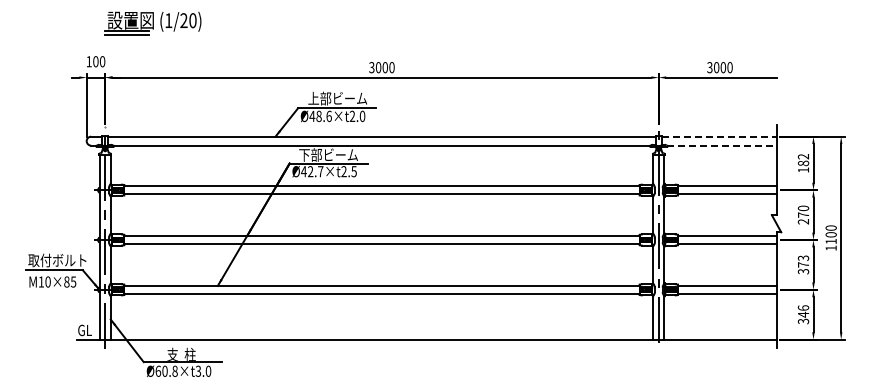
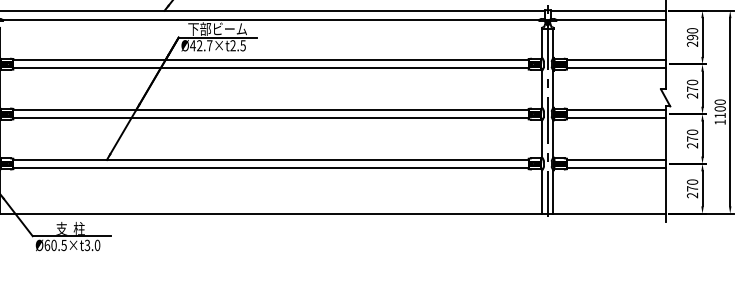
line: (719, 136) -> (608, 10), dashed -> solid
line: (721, 145) -> (610, 19), dashed -> solid
text: (803, 163) -> (692, 37), 182 -> 290
text: (803, 264) -> (692, 138), 373 -> 270
text: (803, 314) -> (692, 188), 346 -> 270
text: (174, 370) -> (63, 244), Ø60.8×t3.0 -> Ø60.5×t3.0

